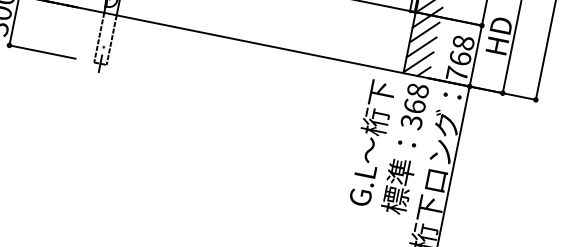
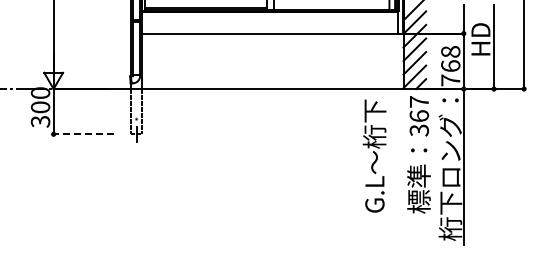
line: (42, 52) -> (83, 134), solid -> dashed
text: (418, 90) -> (419, 101), 368 -> 367
text: (371, 142) -> (374, 155), moved

